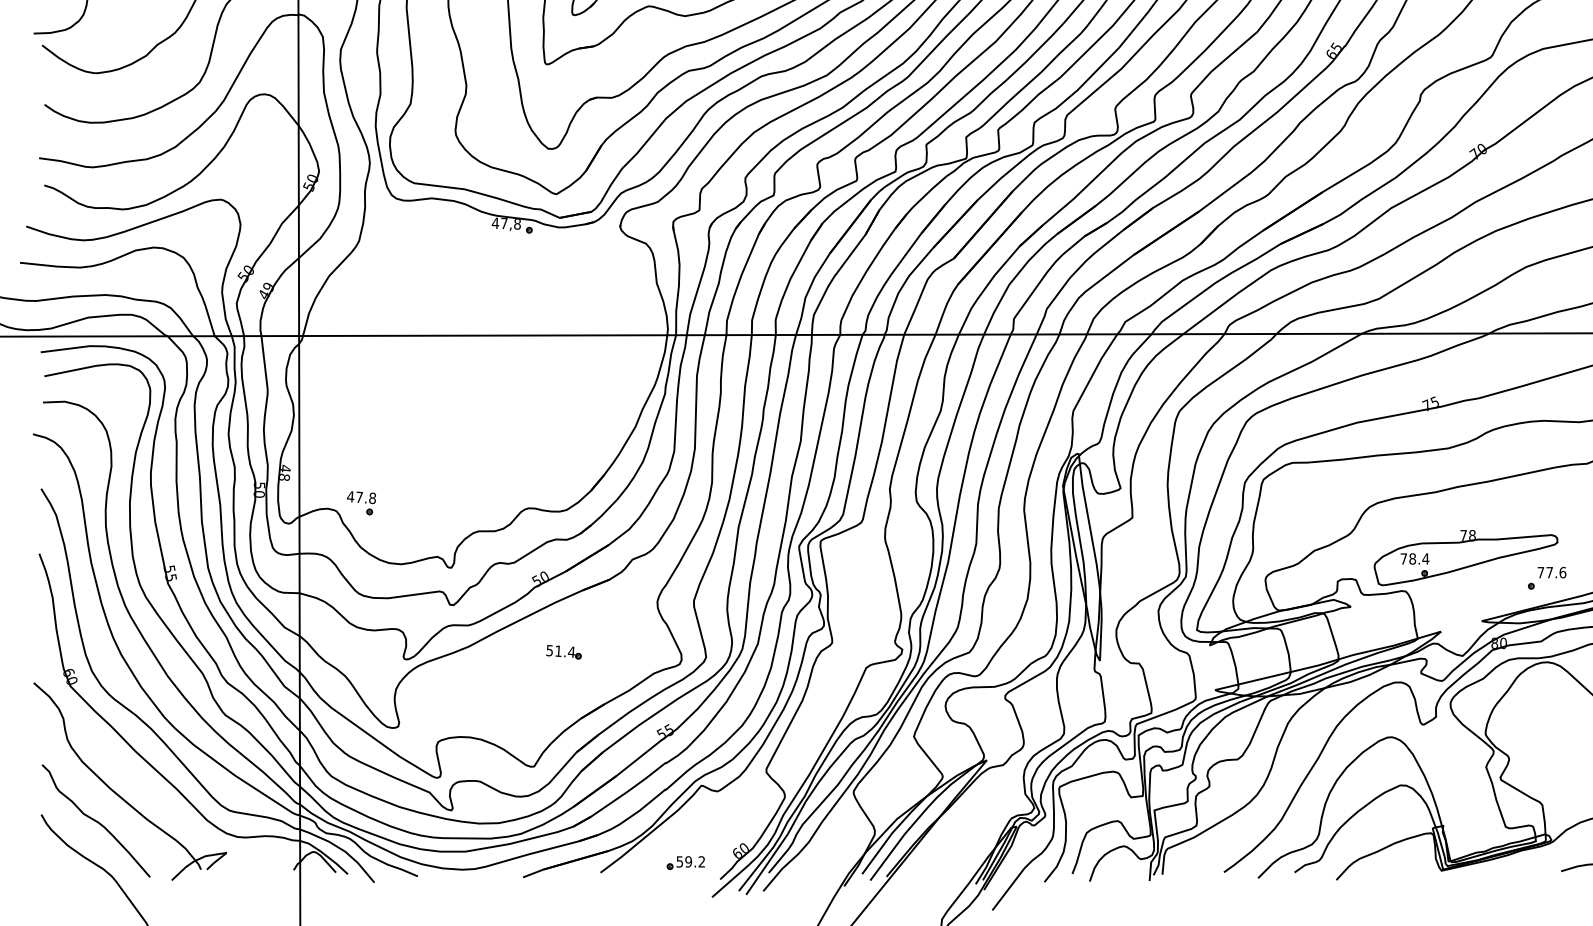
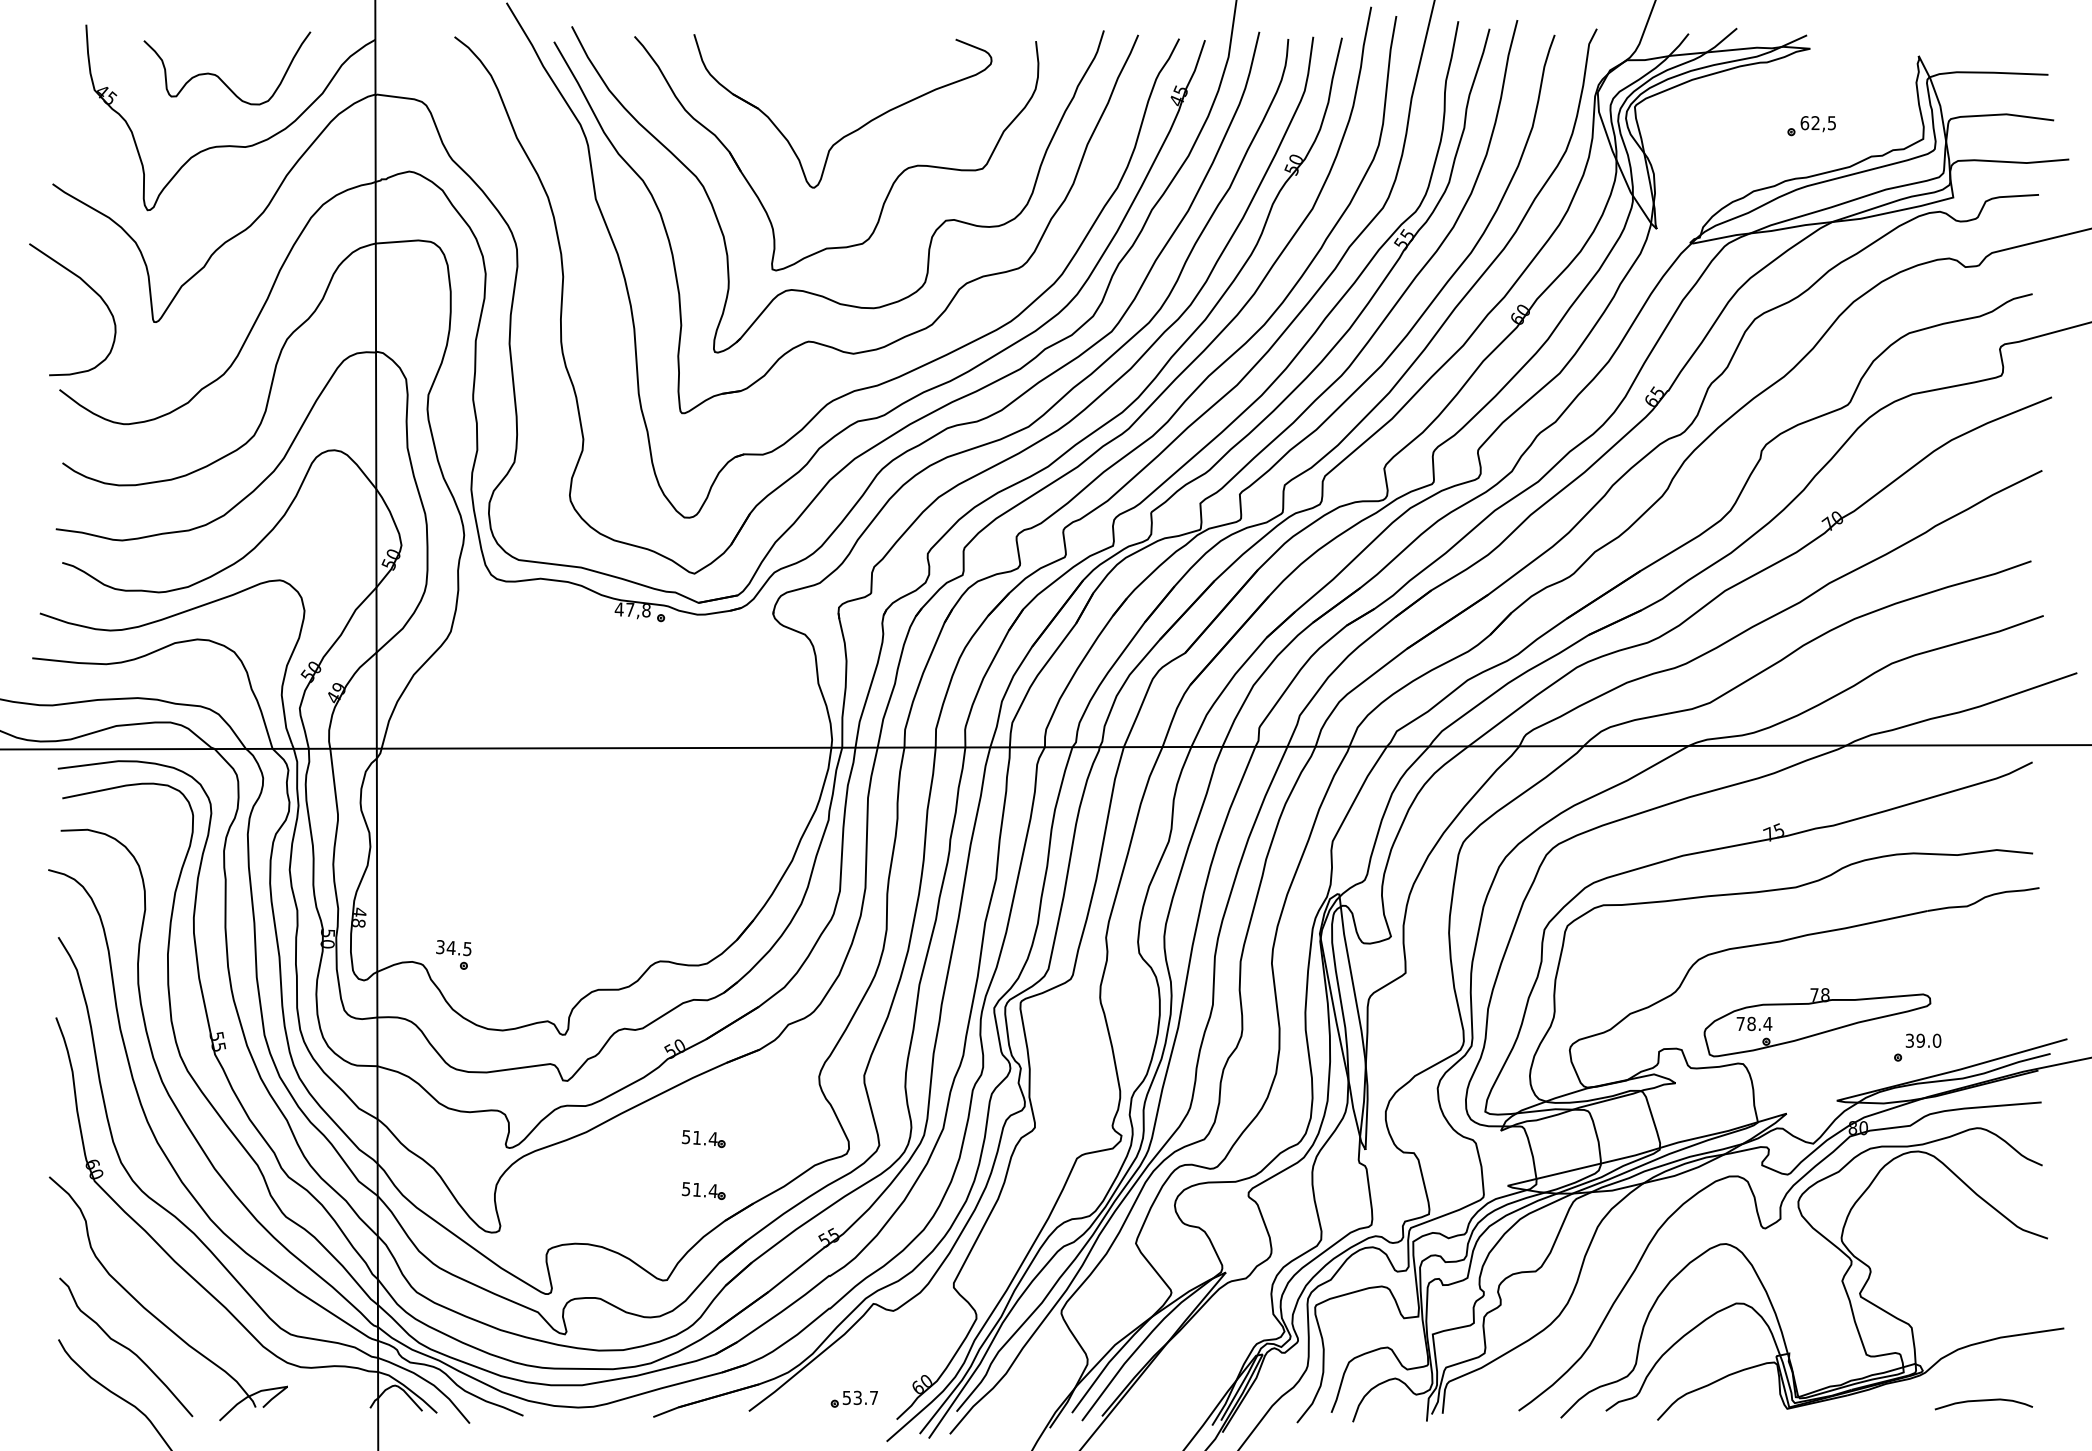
text: (361, 497) -> (453, 948), 47.8 -> 34.5
text: (1551, 572) -> (1923, 1040), 77.6 -> 39.0
part: (563, 694) -> (703, 1191), added
text: (694, 861) -> (865, 1397), 59.2 -> 53.7

